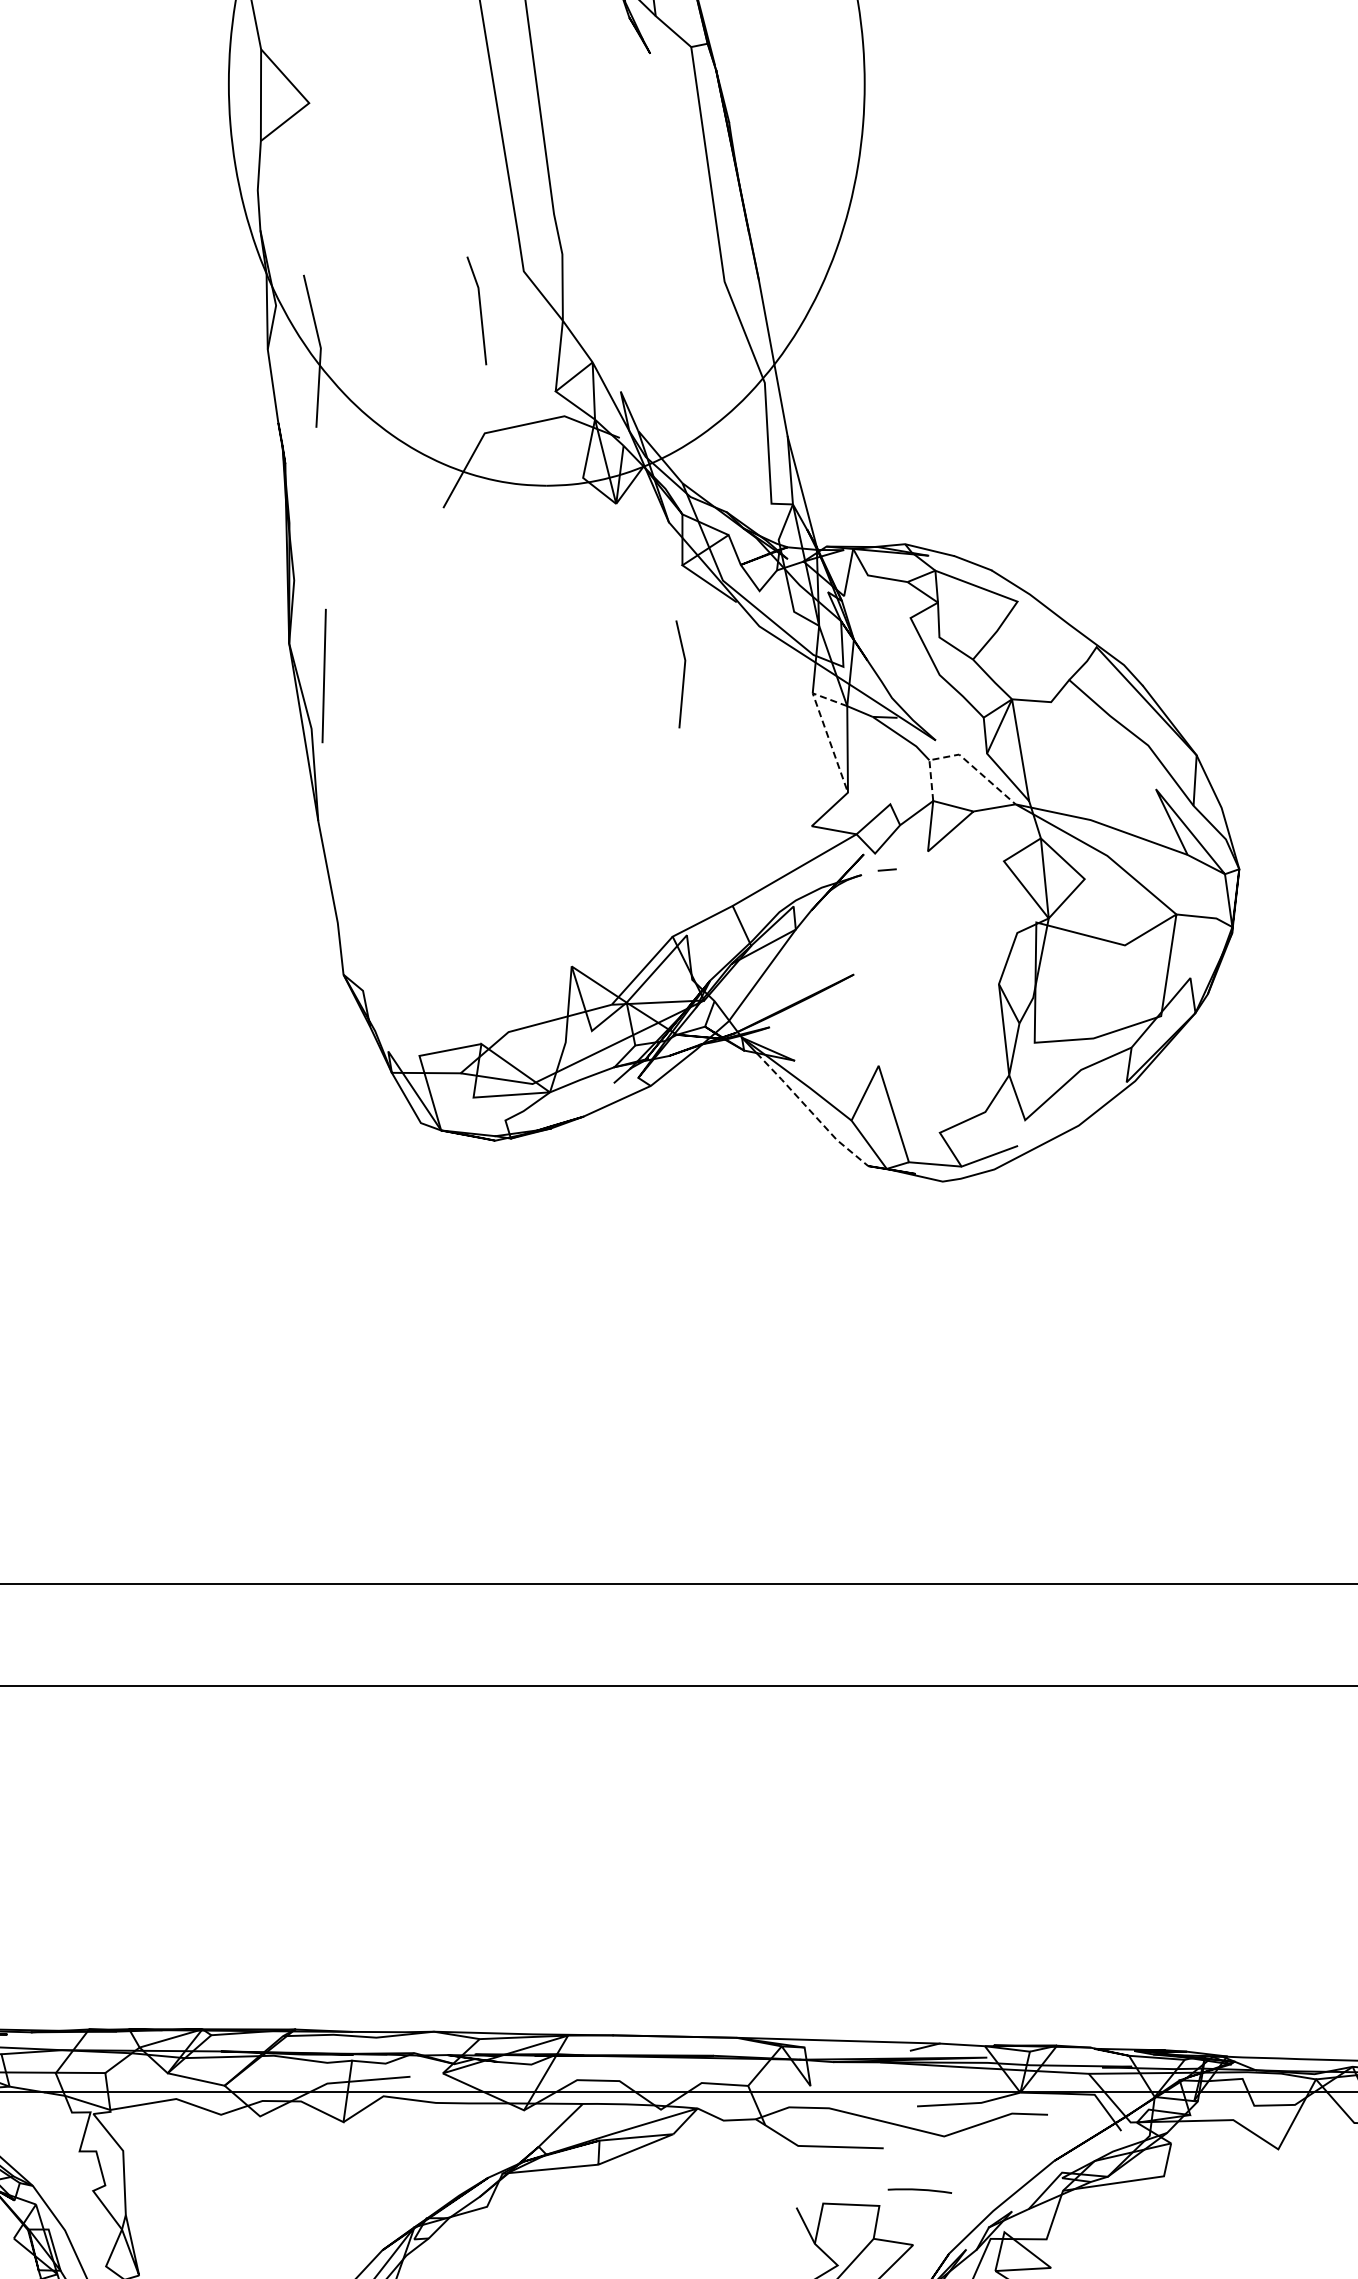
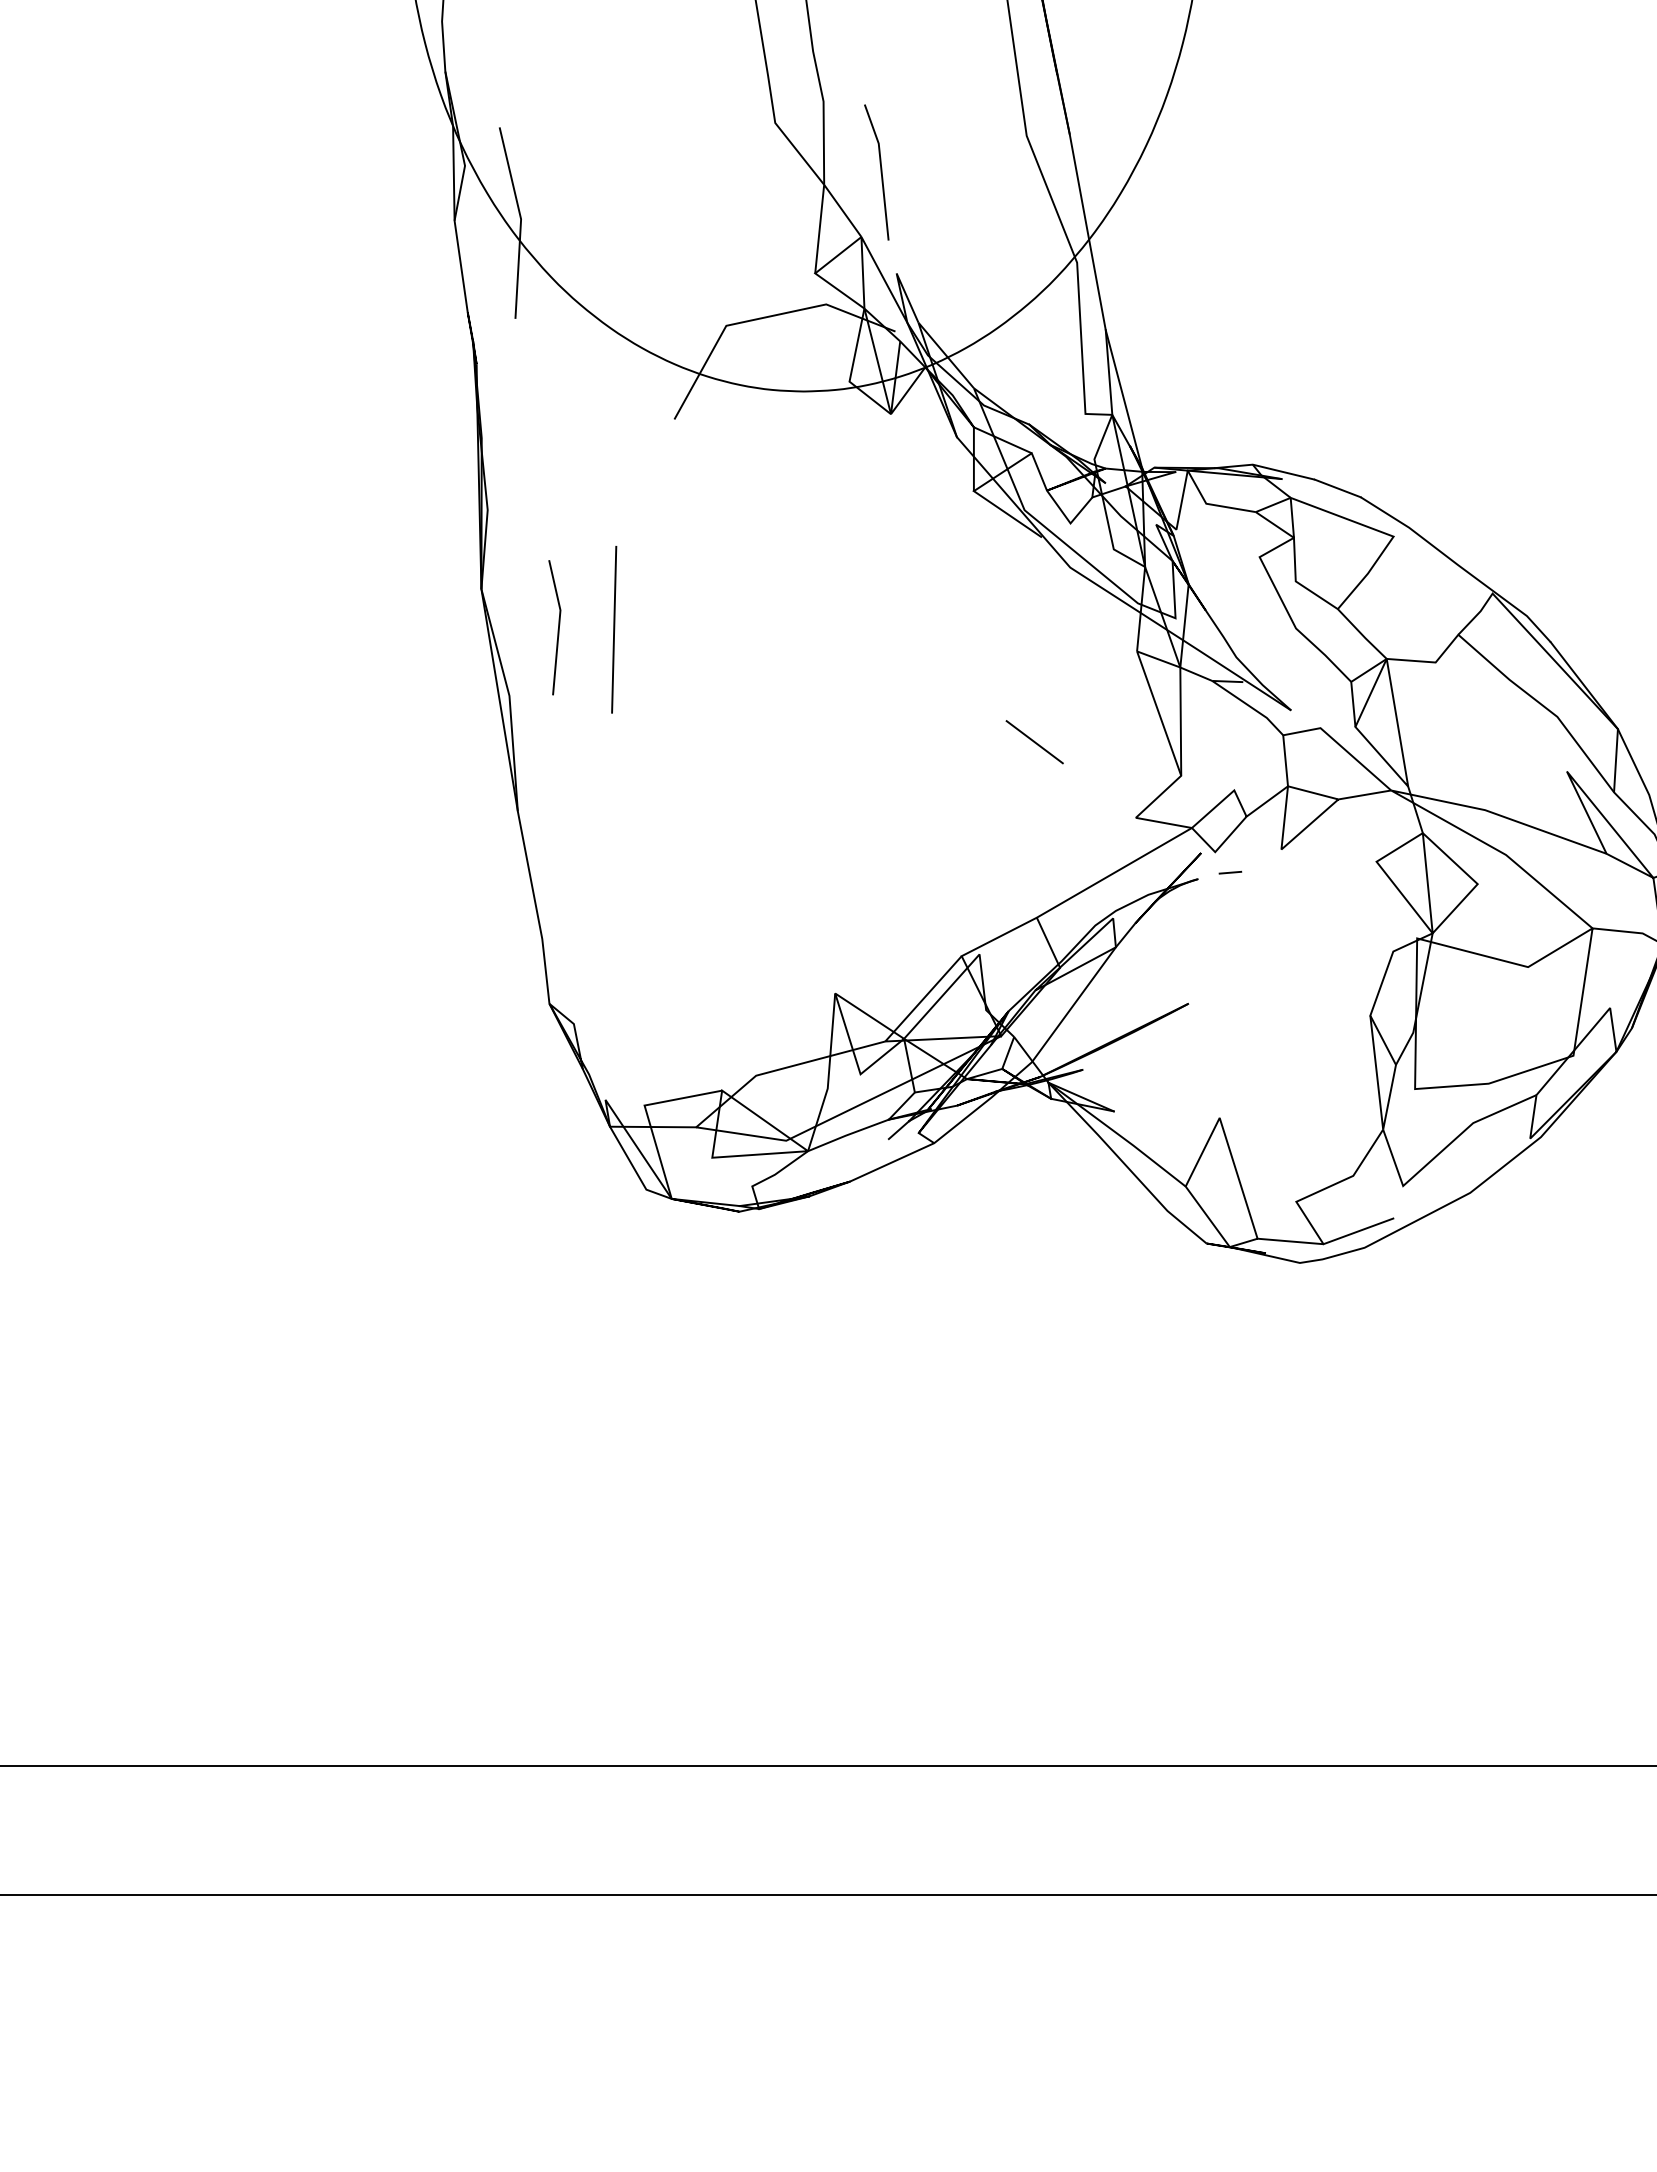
line: (479, 310) -> (880, 171), moved
line: (683, 674) -> (558, 627), moved
line: (323, 675) -> (613, 629), moved
line: (824, 725) -> (1151, 691), dashed -> solid
line: (959, 755) -> (1320, 729), dashed -> solid
line: (730, 765) -> (1034, 741), added
line: (810, 1111) -> (1134, 1175), dashed -> solid

